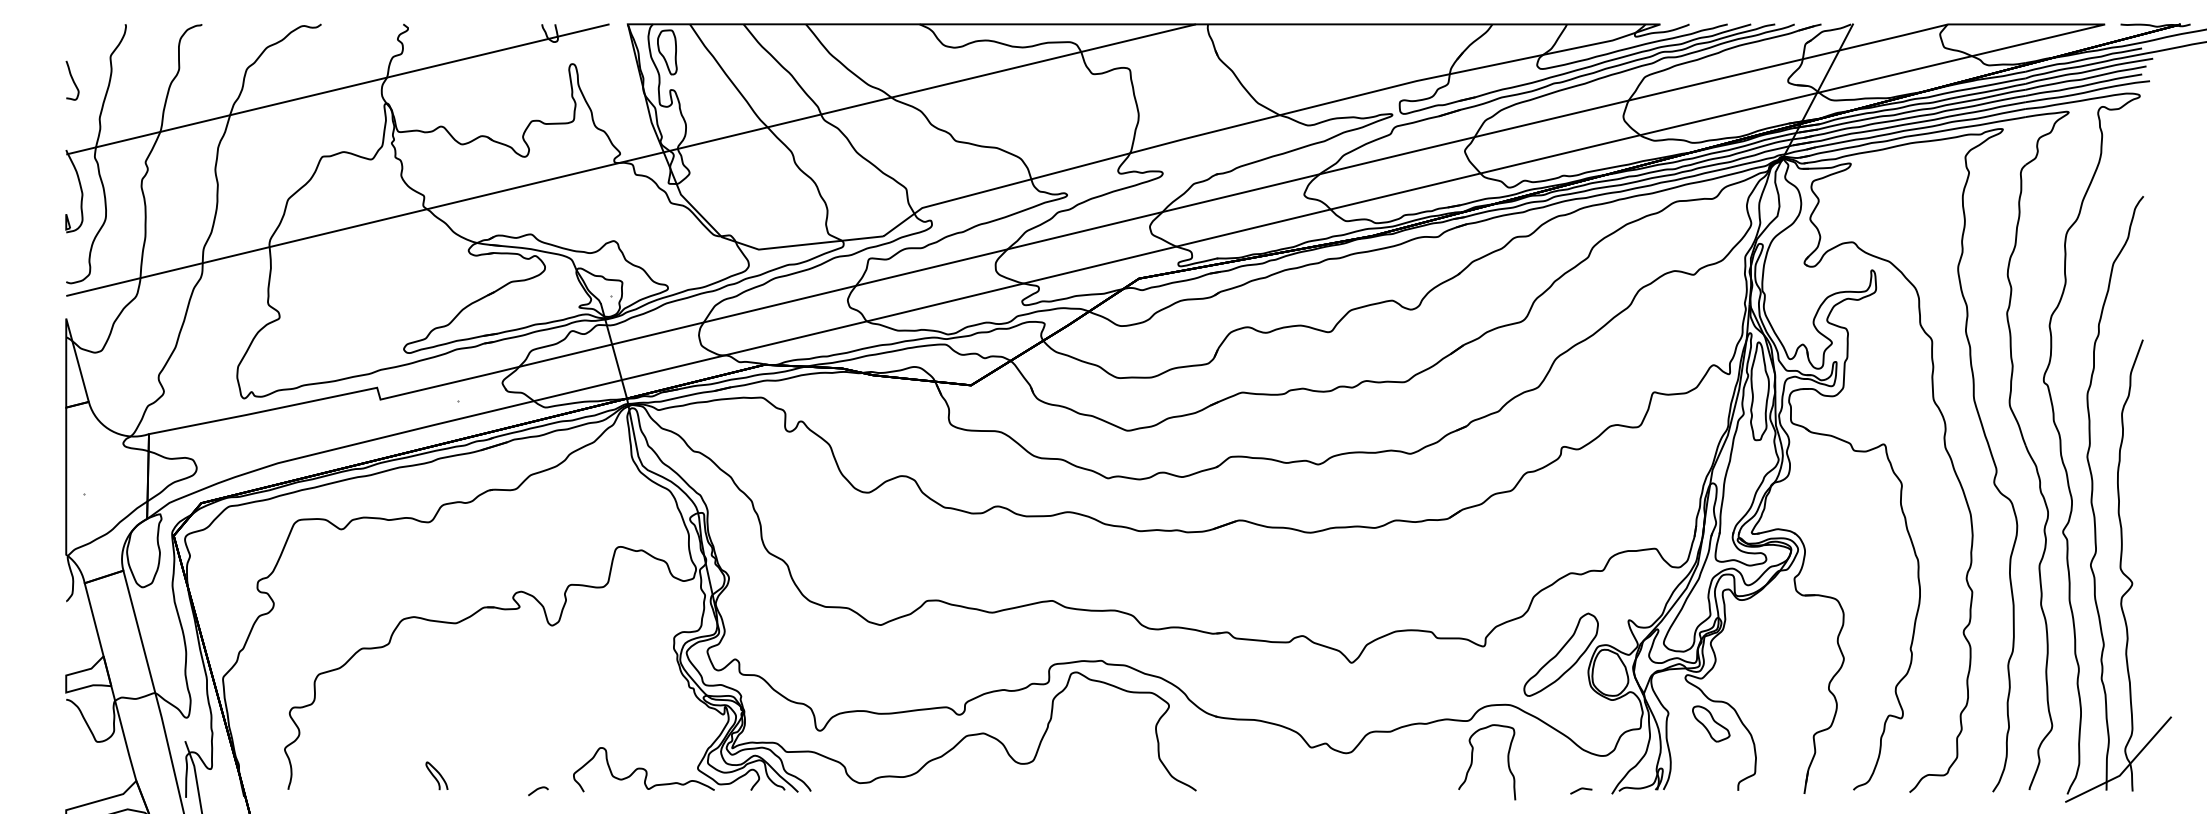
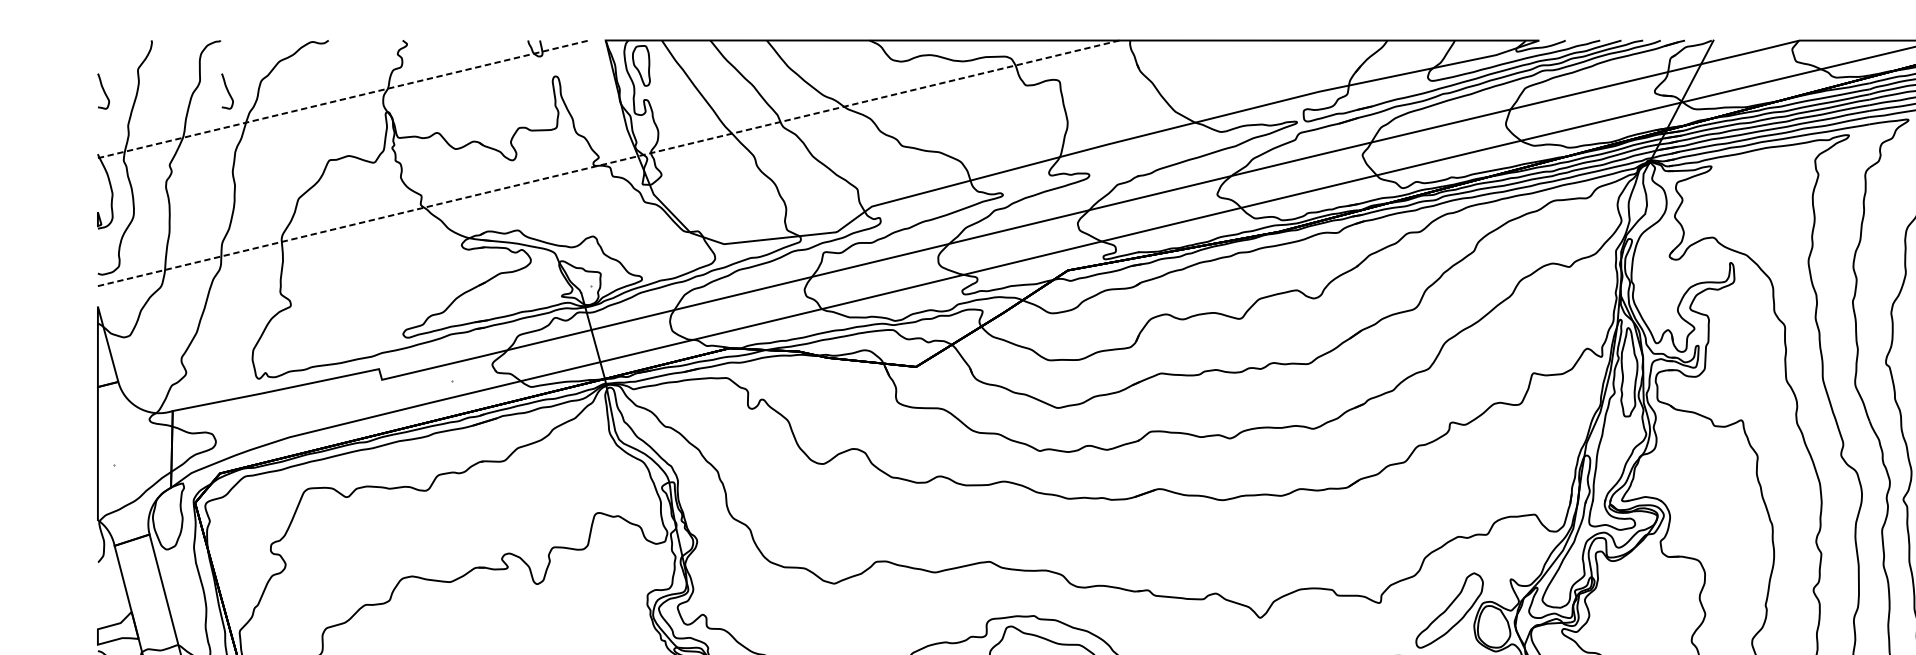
curve: (209, 80) -> (227, 91), added
line: (337, 89) -> (343, 99), solid -> dashed
line: (630, 160) -> (608, 163), solid -> dashed

